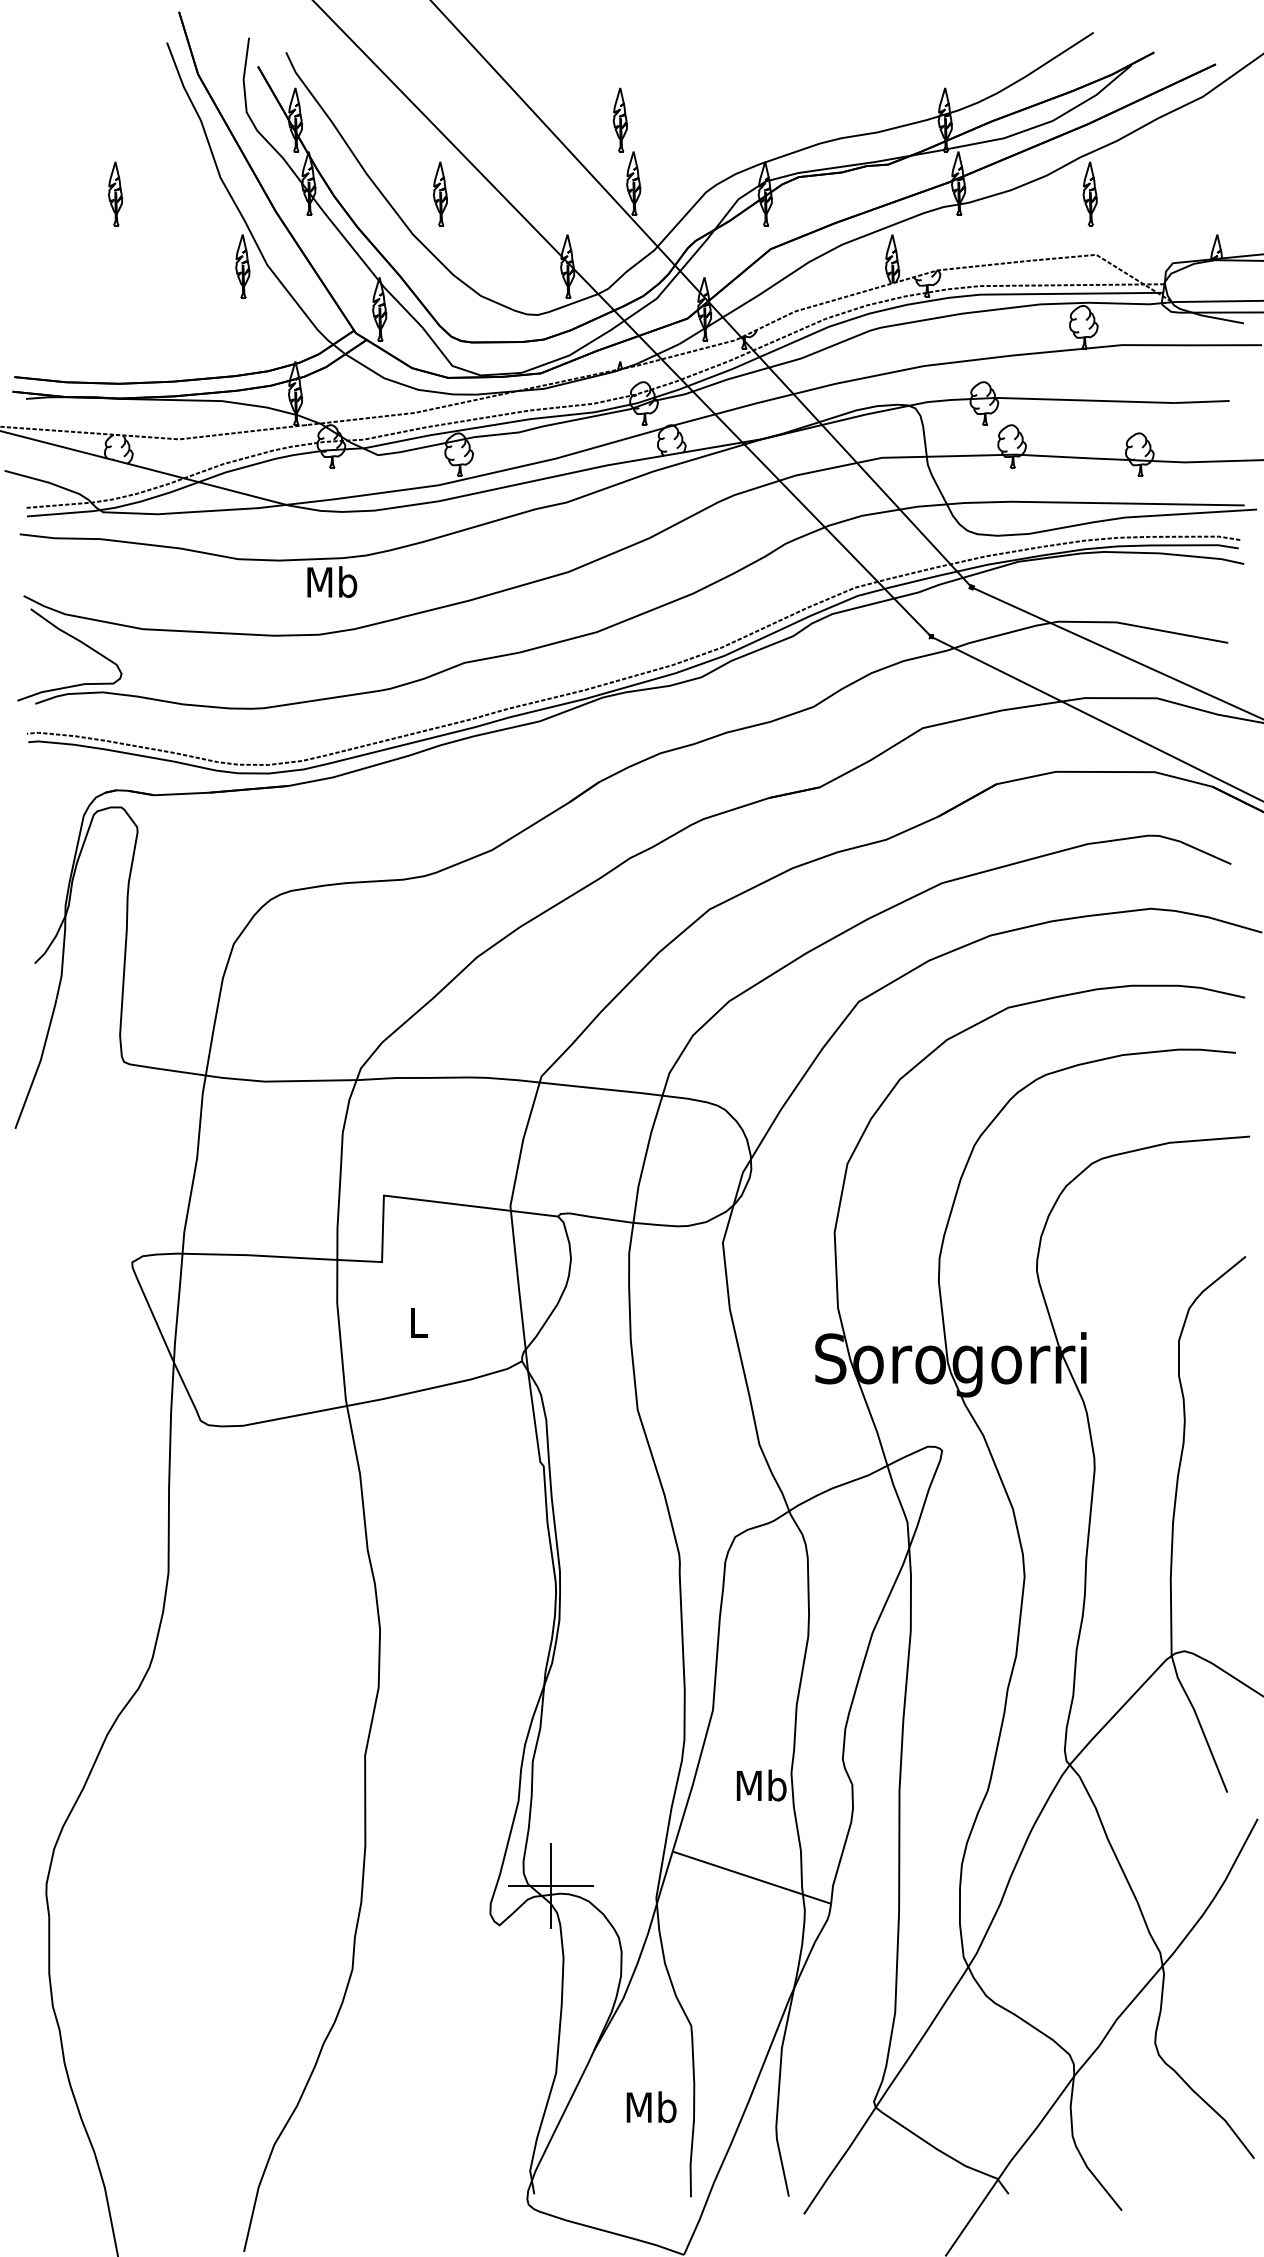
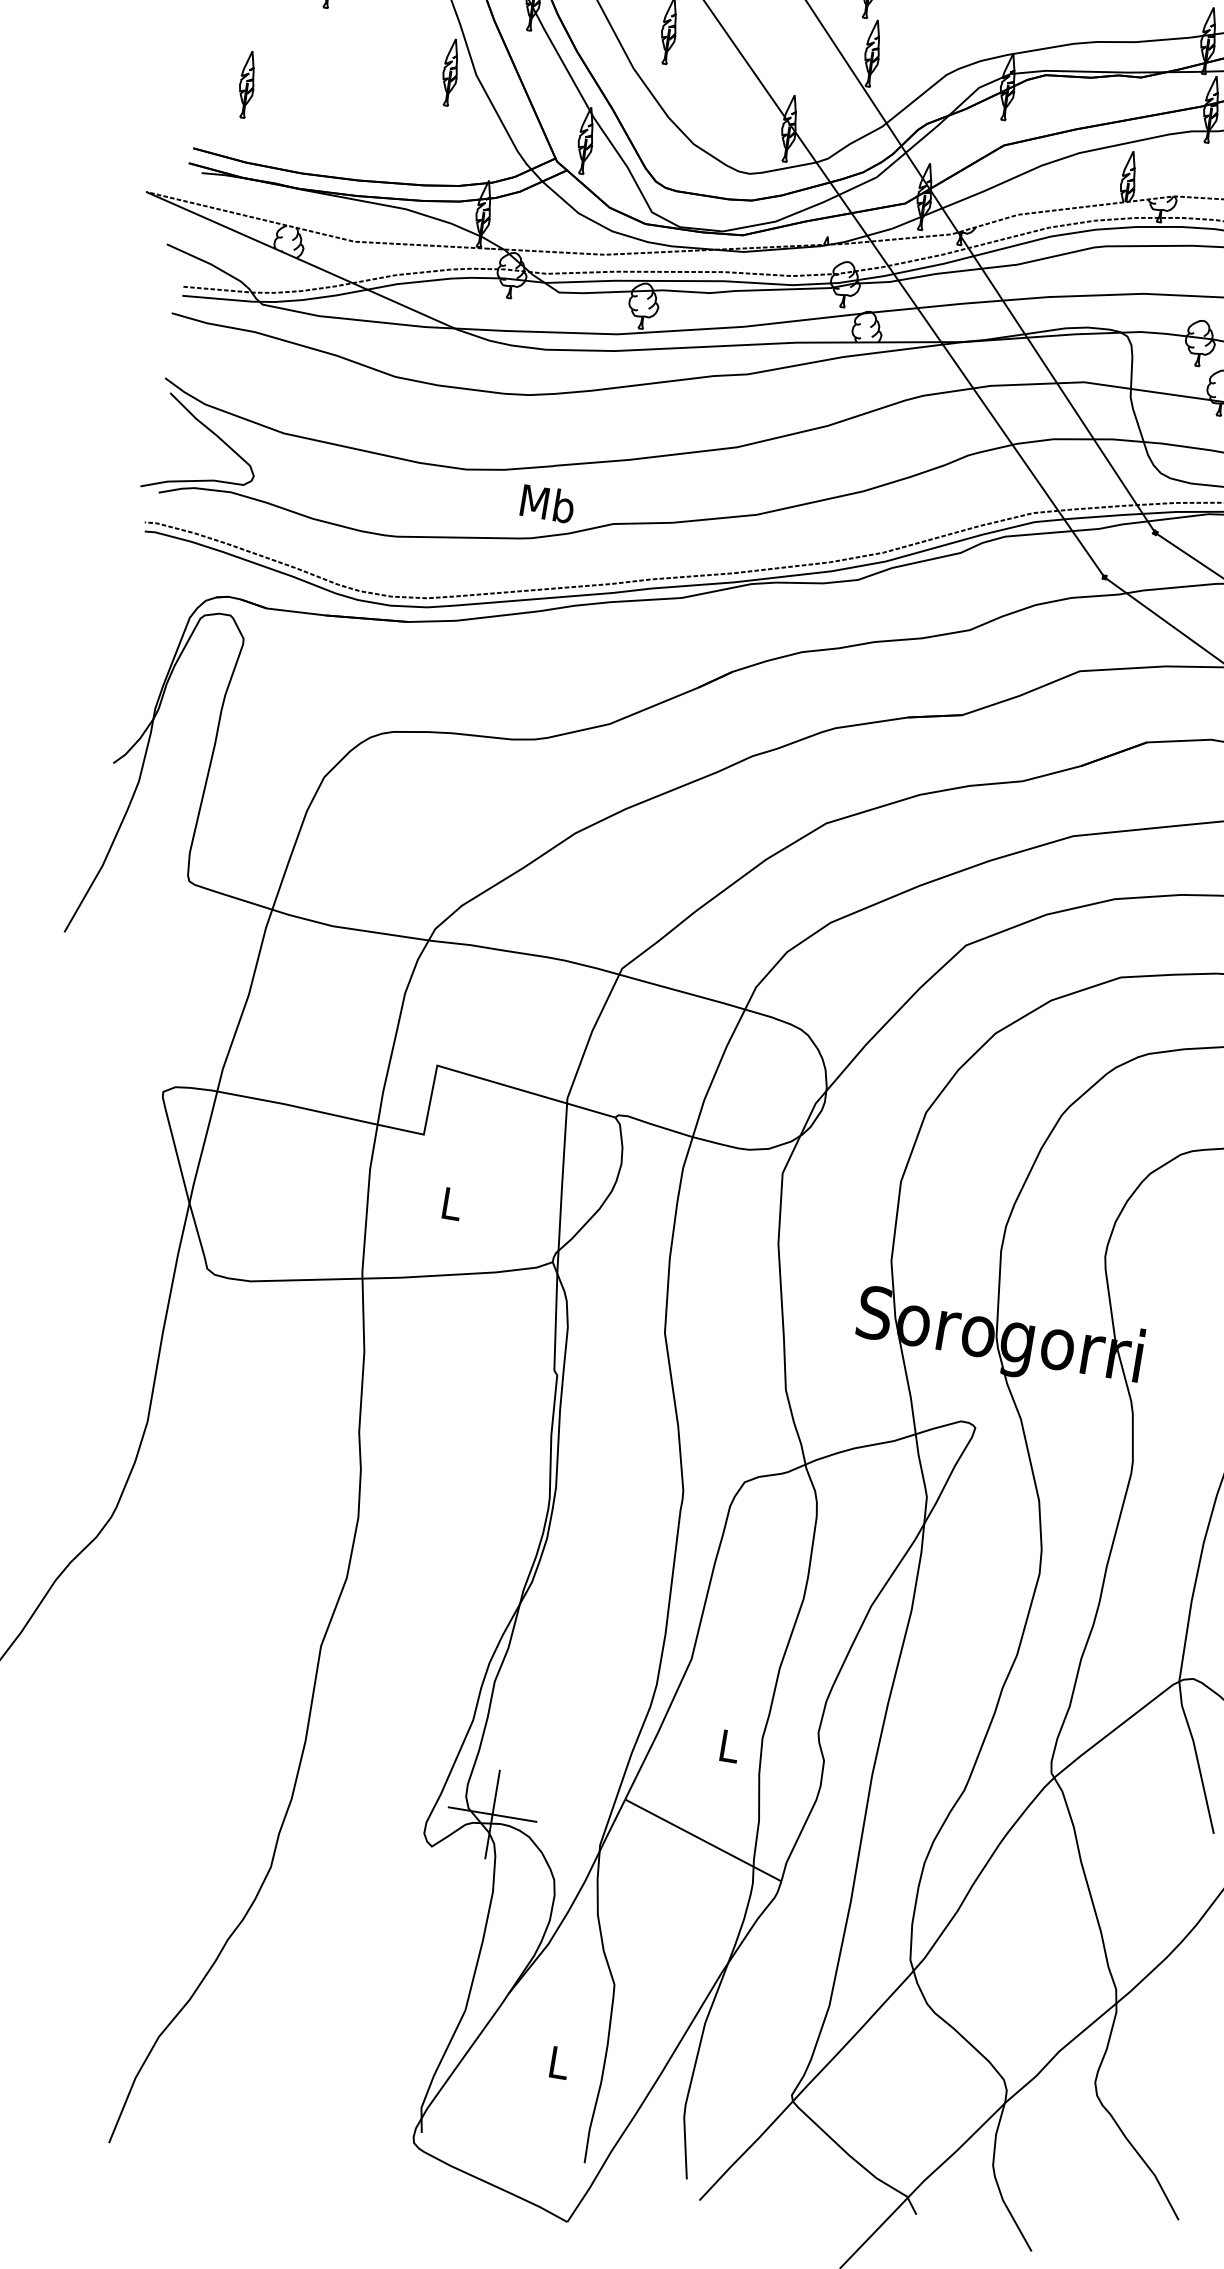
part: (54, 309) -> (246, 84), added
text: (332, 581) -> (548, 503), moved
text: (761, 1785) -> (729, 1745), Mb -> L
text: (651, 2107) -> (558, 2062), Mb -> L

